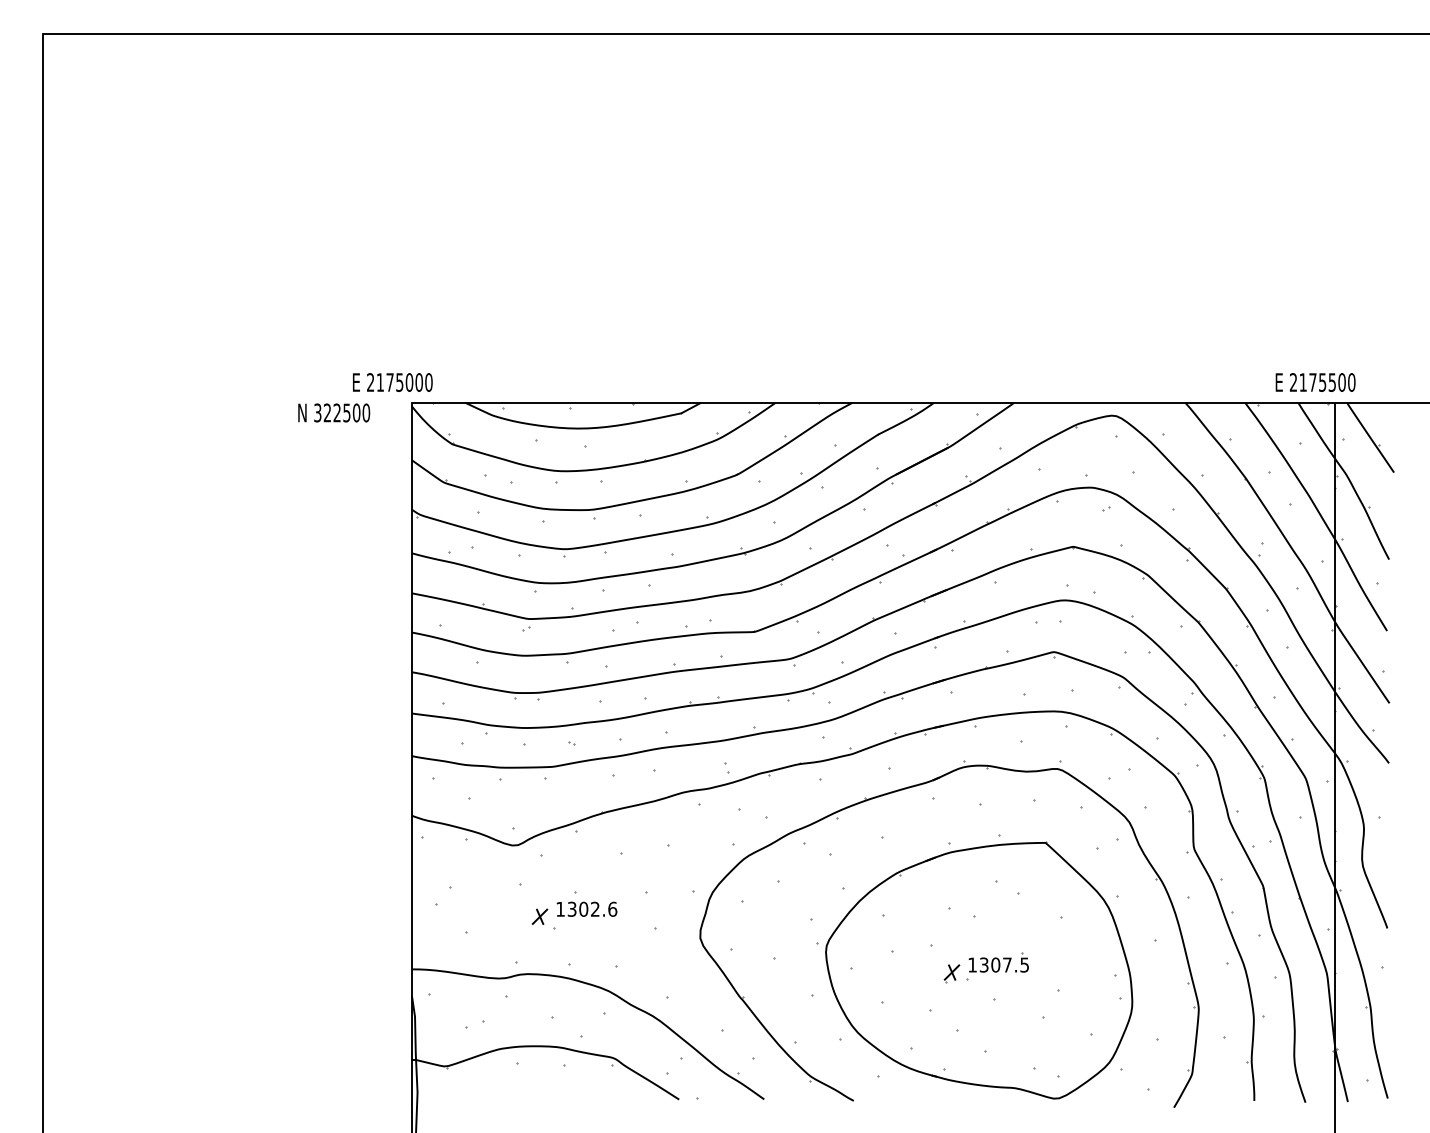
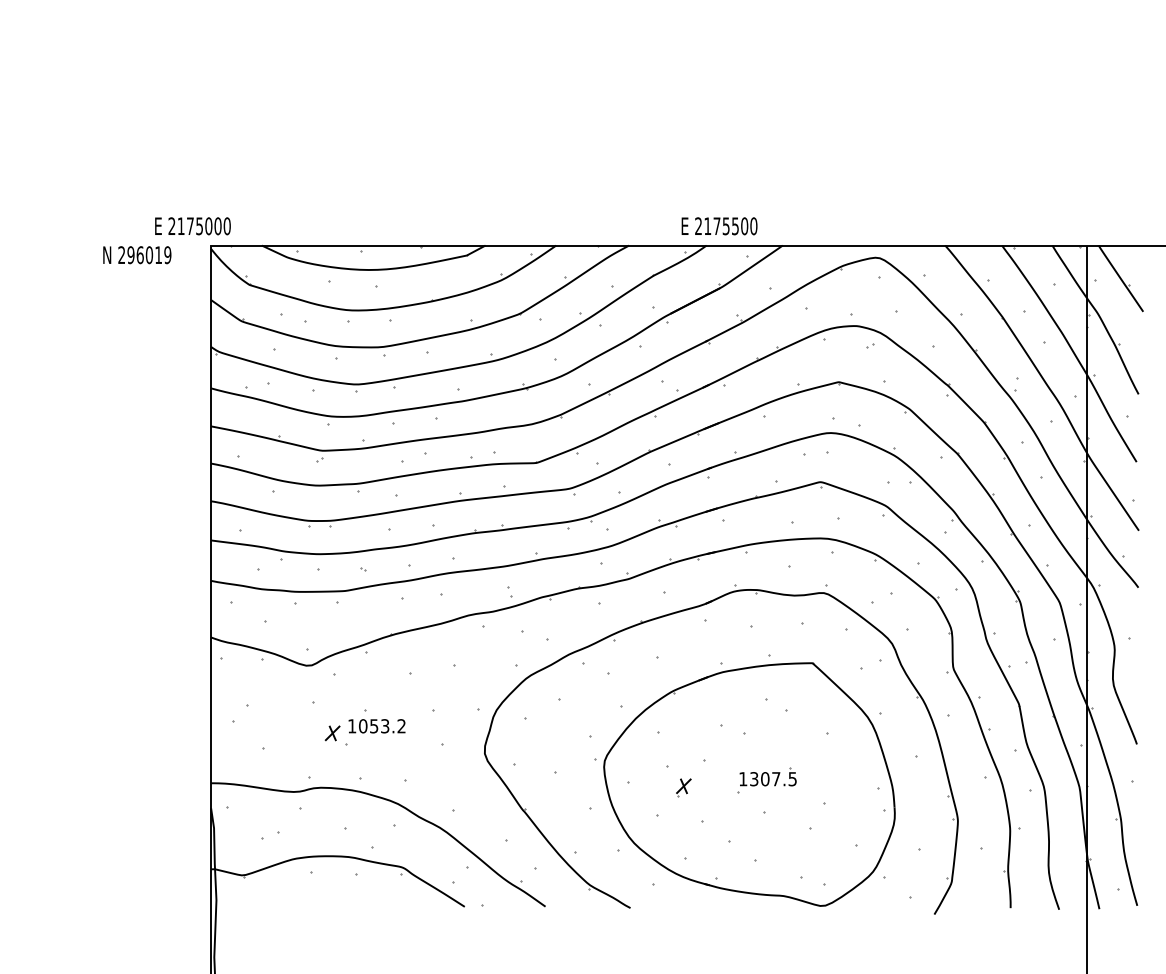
text: (1315, 382) -> (719, 226), moved
text: (341, 412) -> (144, 254), 322500 -> 296019
text: (592, 908) -> (382, 725), 1302.6 -> 1053.2
part: (951, 973) -> (683, 787), moved

